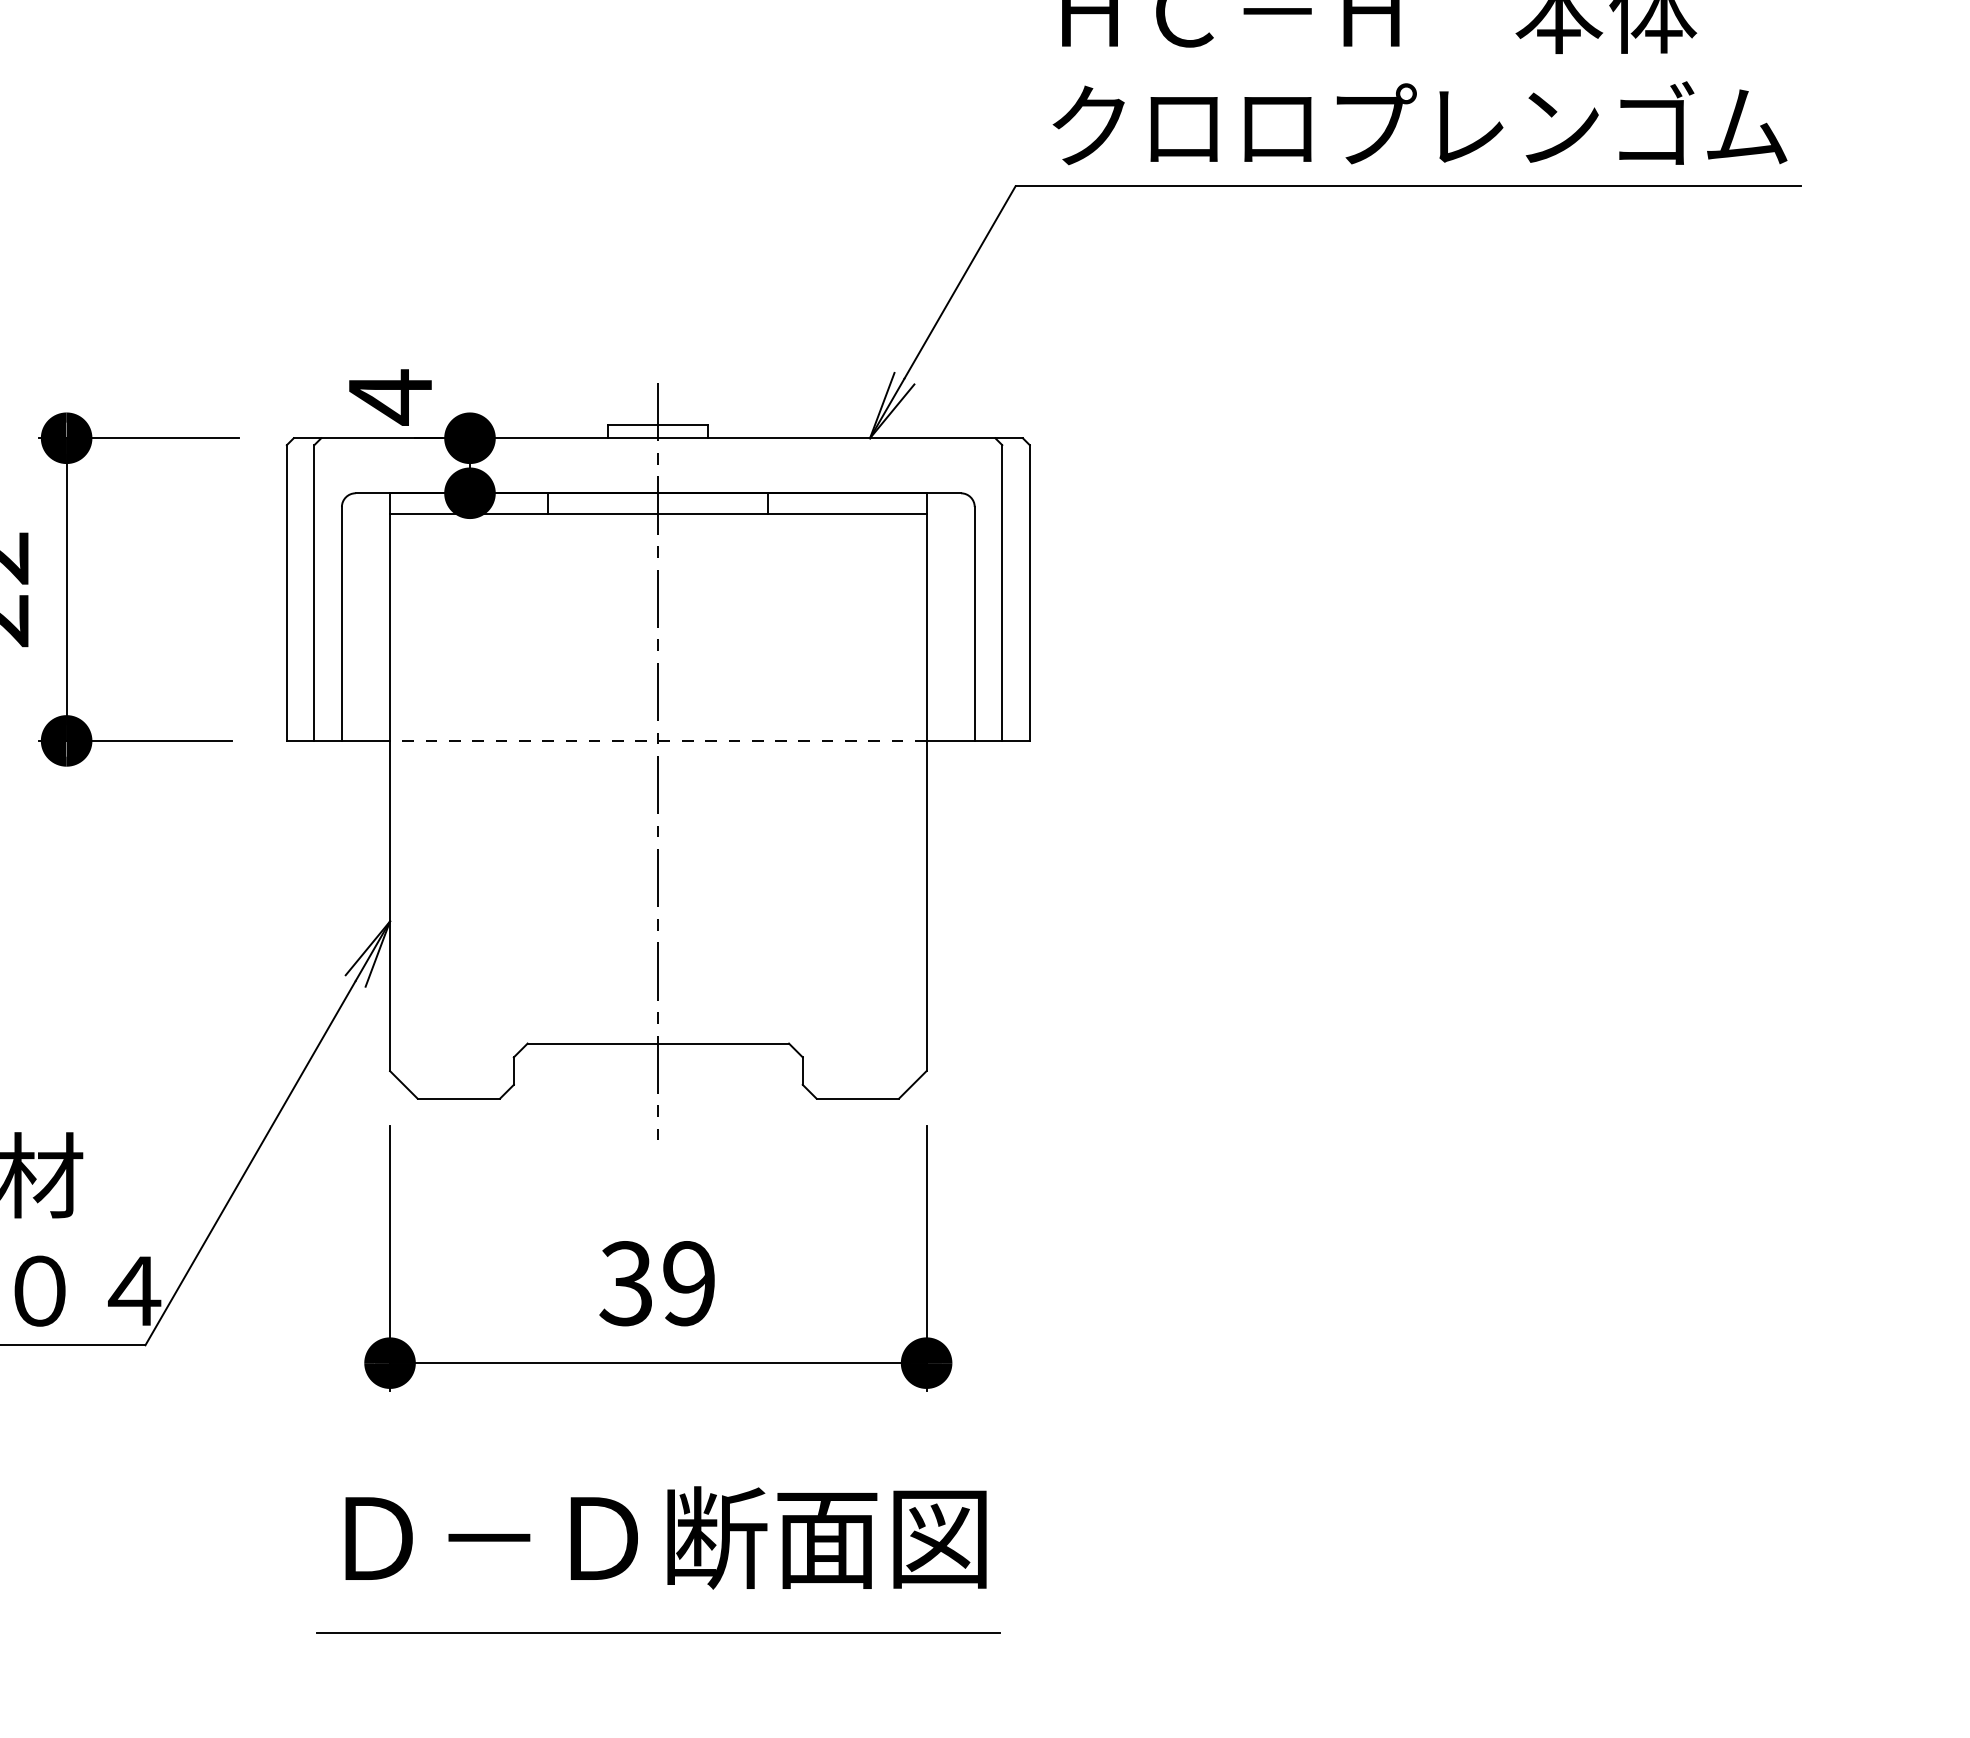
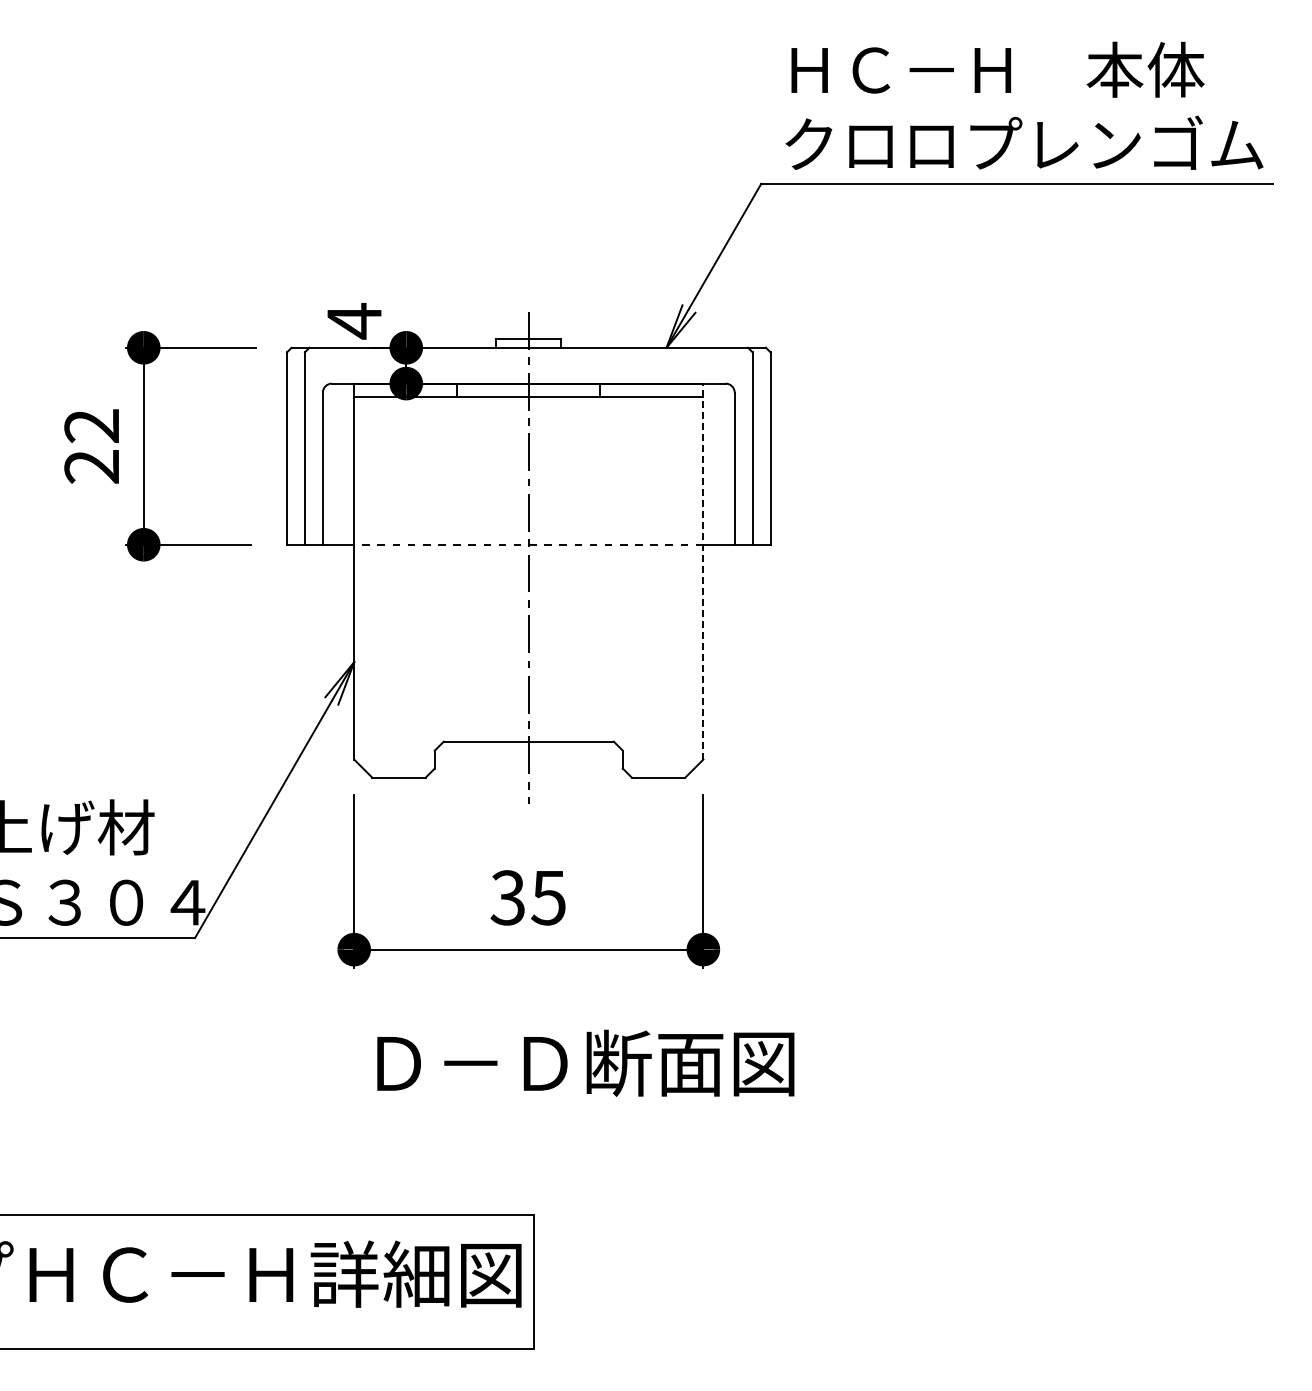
line: (926, 782) -> (703, 571), solid -> dashed
text: (688, 1283) -> (548, 897), 39 -> 35
text: (665, 1536) -> (585, 1062), moved
line: (657, 1633) -> (528, 1125), removed

